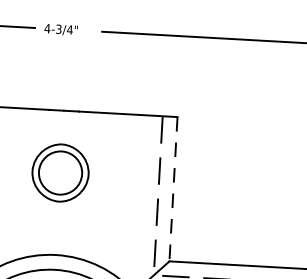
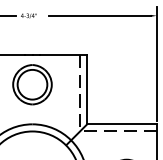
part: (60, 172) -> (32, 84), size x1.43
line: (174, 189) -> (87, 89), dashed -> solid

